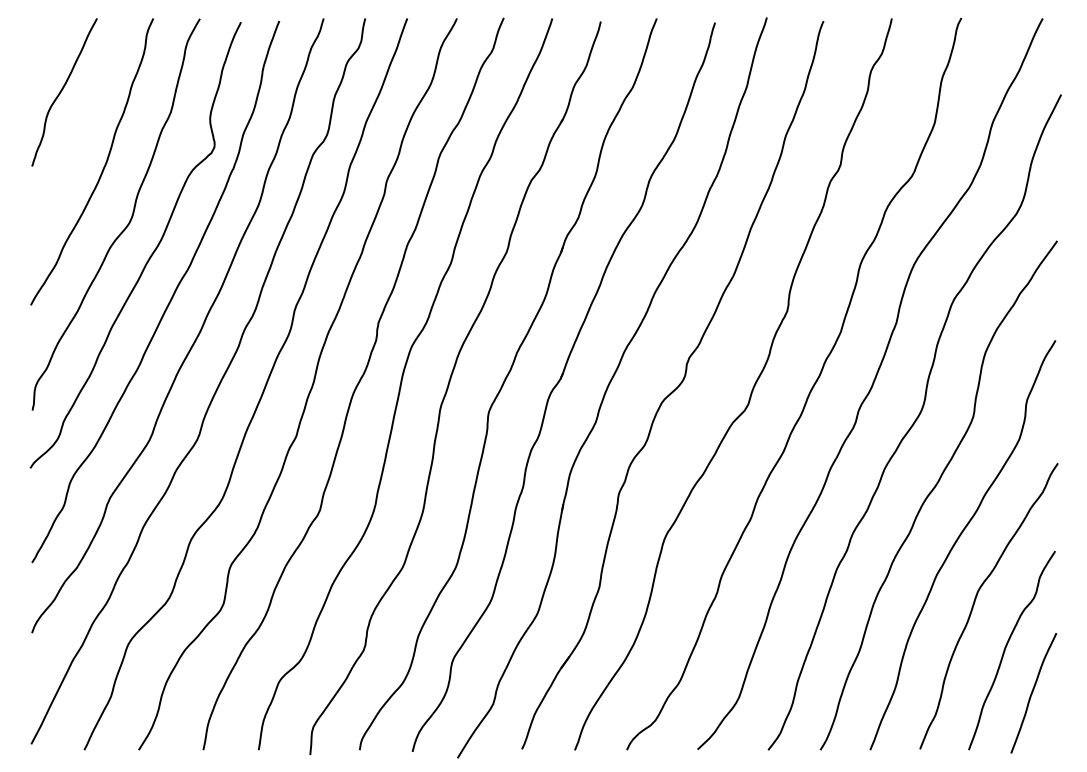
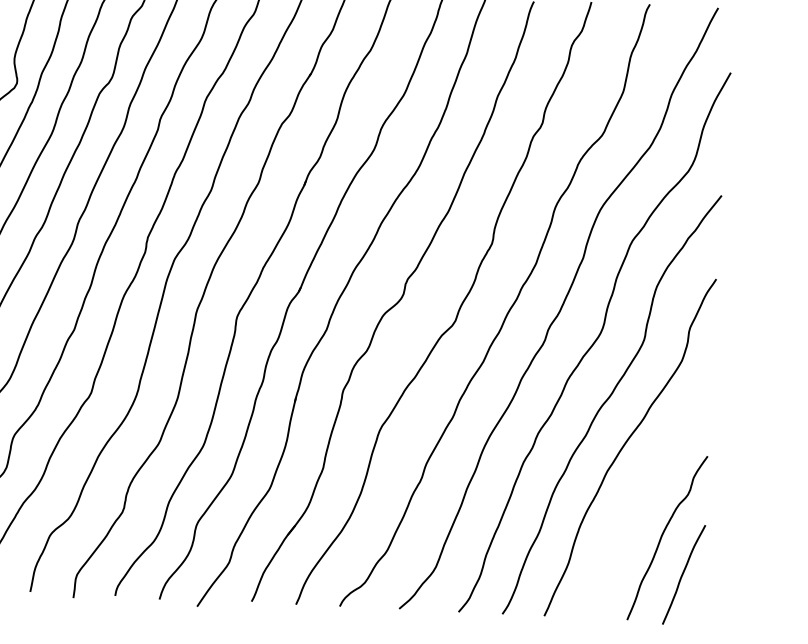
curve: (975, 602) -> (638, 496), removed

